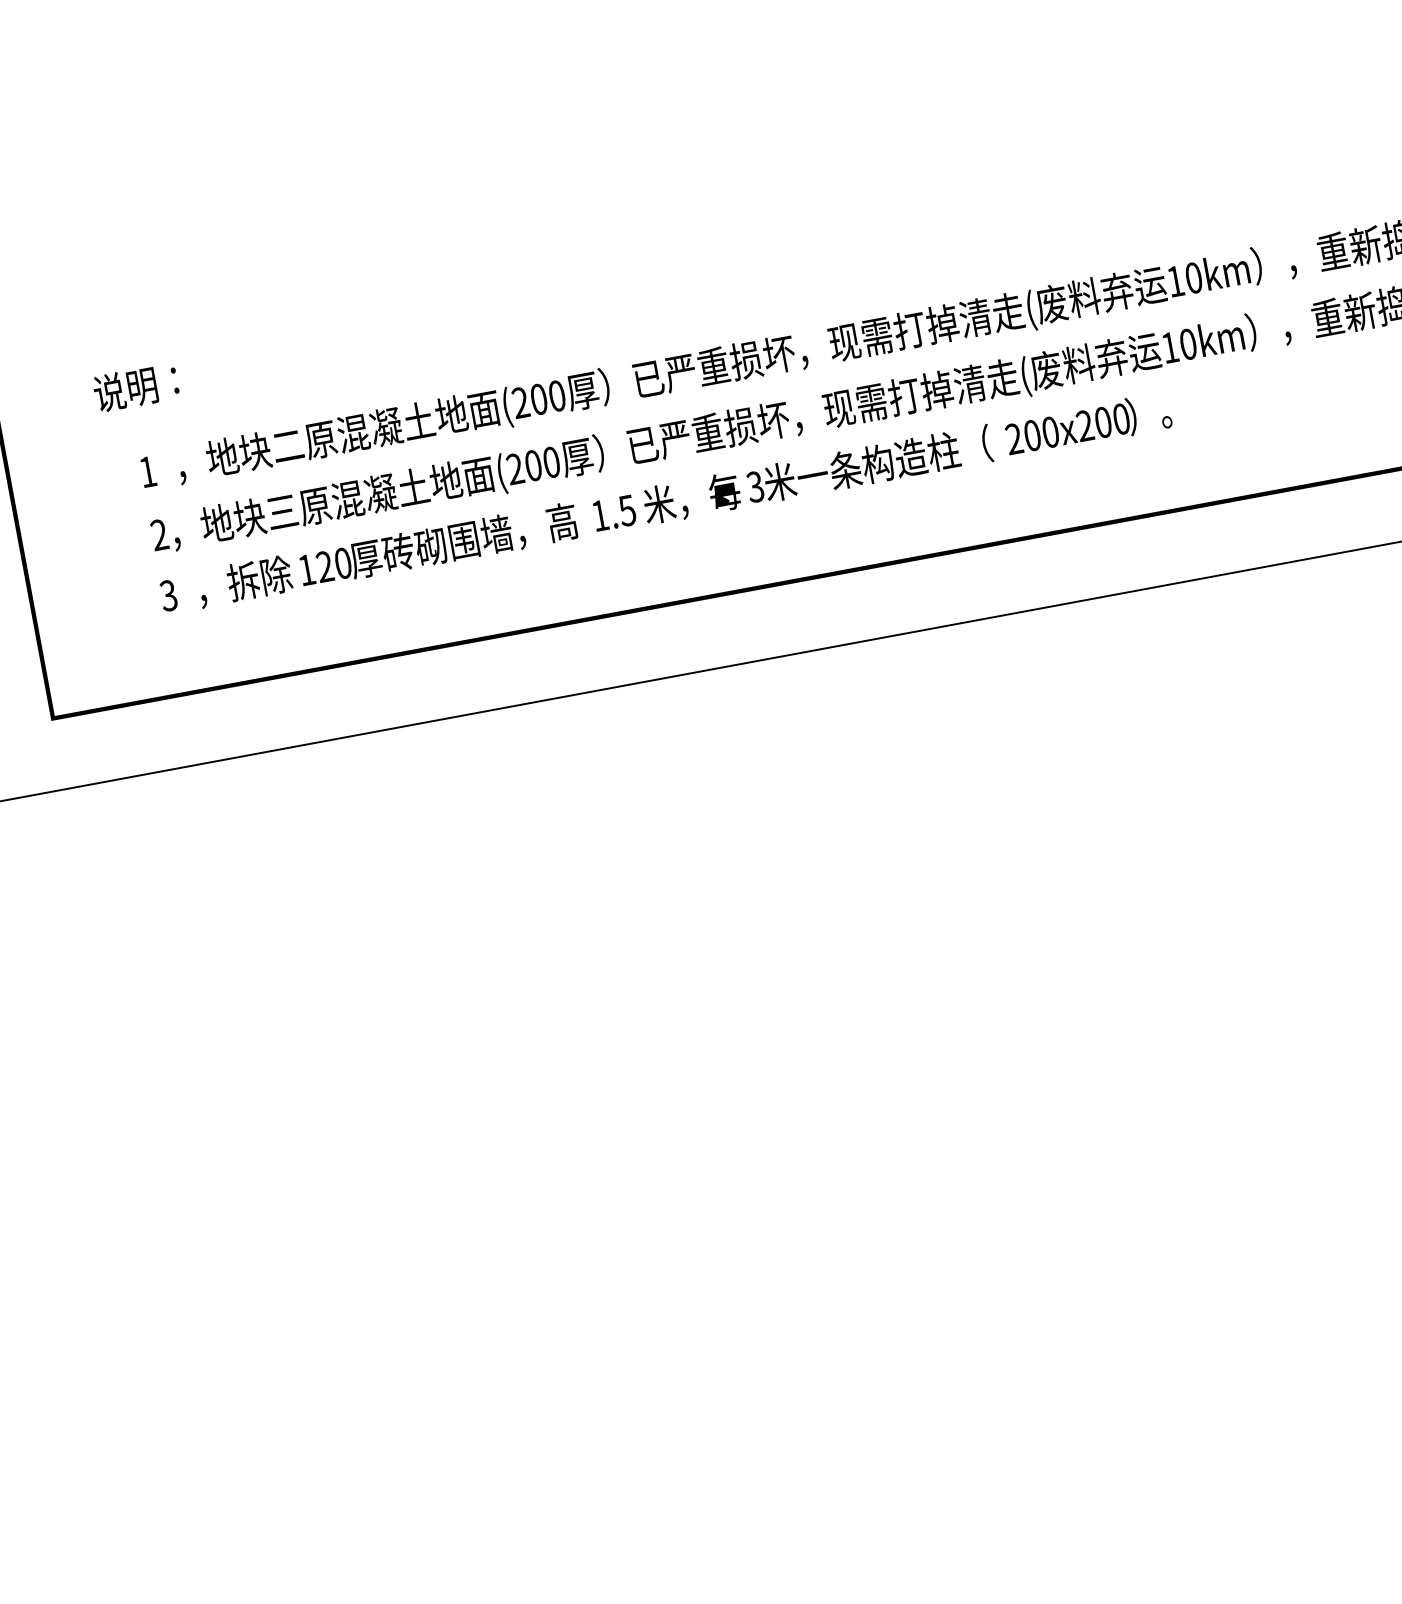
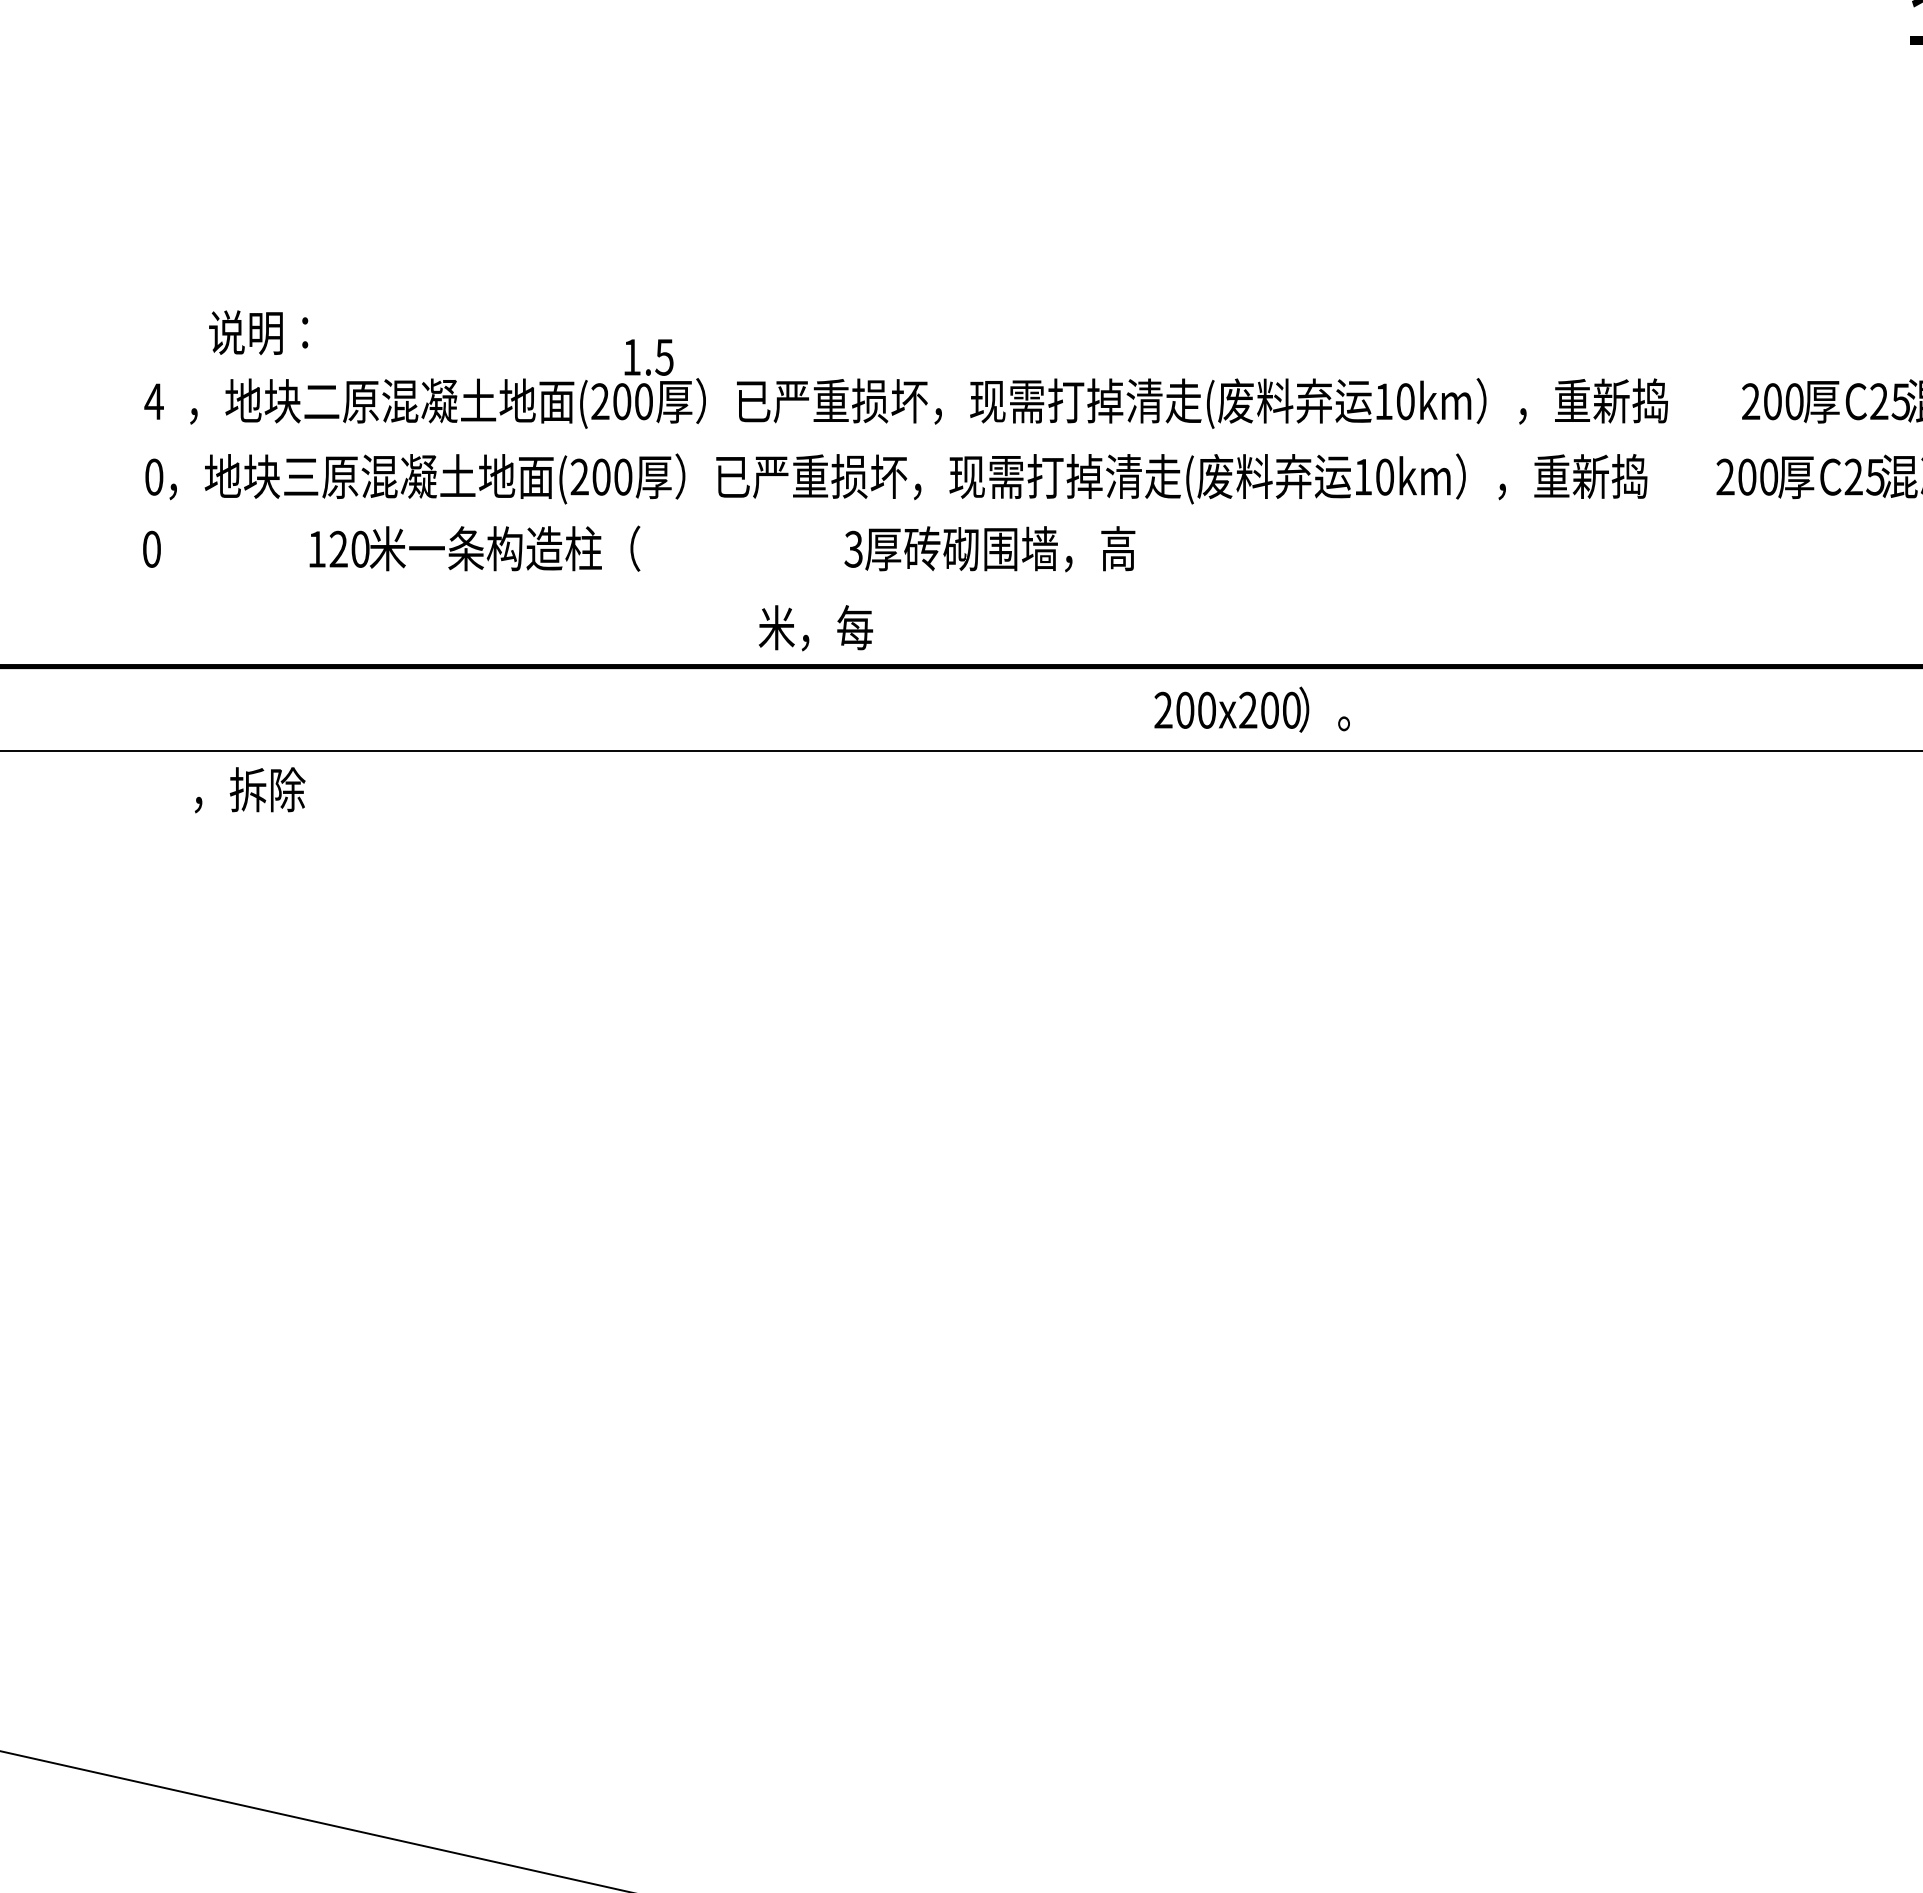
text: (135, 387) -> (258, 332), moved
text: (1087, 424) -> (1251, 709), moved
text: (877, 463) -> (1000, 548), 米一条构造柱（ -> 厚砖砌围墙，高
text: (147, 471) -> (153, 401), 1 -> 4
text: (692, 498) -> (816, 628), moved
text: (614, 513) -> (648, 357), moved
text: (159, 534) -> (154, 476), 2 -> 0
text: (463, 540) -> (504, 548), 厚砖砌围墙，高 -> 米一条构造柱（
text: (245, 581) -> (250, 790), moved
text: (168, 595) -> (151, 548), 3 -> 0

